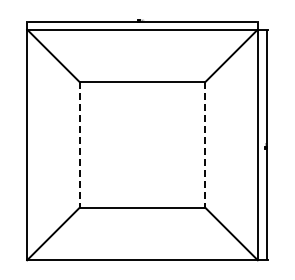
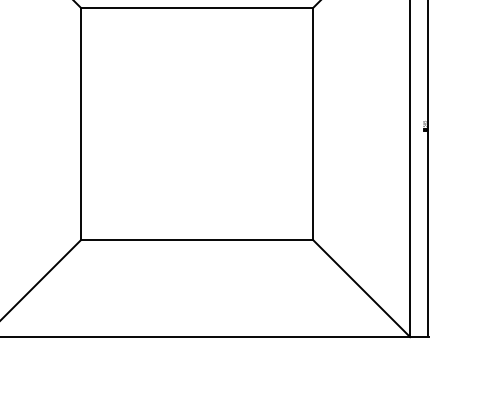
line: (79, 144) -> (80, 123), dashed -> solid
line: (205, 144) -> (313, 123), dashed -> solid

